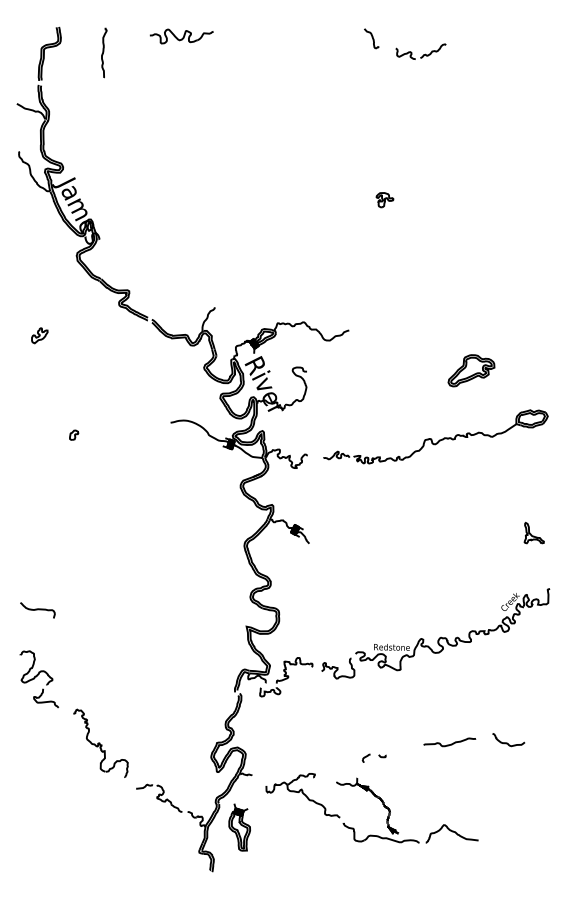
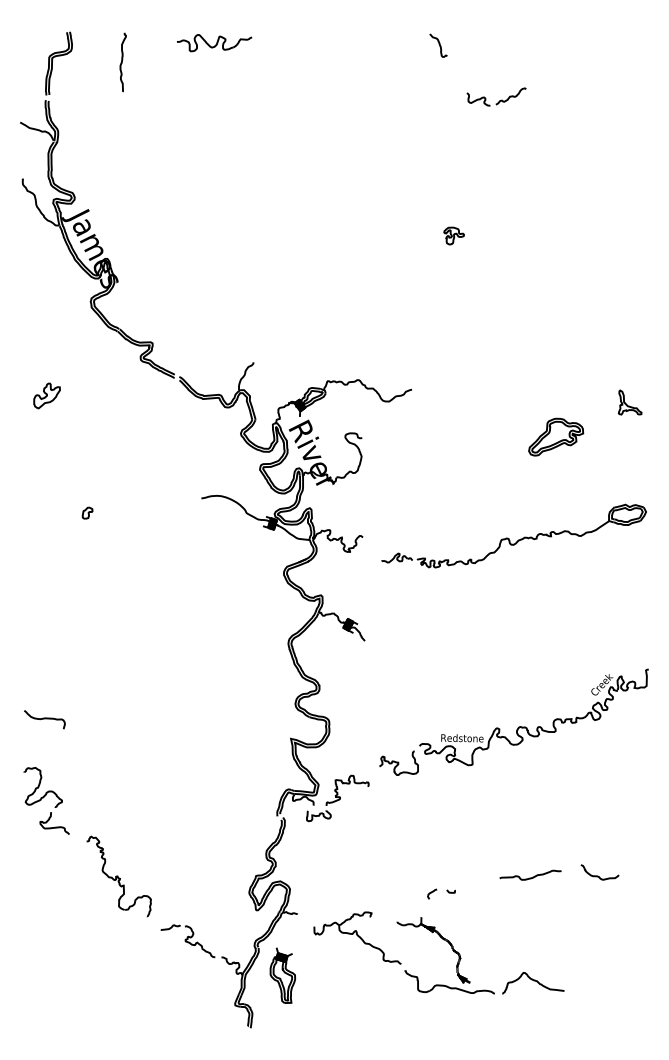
part: (420, 51) -> (496, 96), moved
part: (40, 335) -> (47, 395), size x1.4
part: (435, 436) -> (513, 535), moved
part: (533, 533) -> (629, 402), moved
part: (439, 637) -> (518, 726), moved

